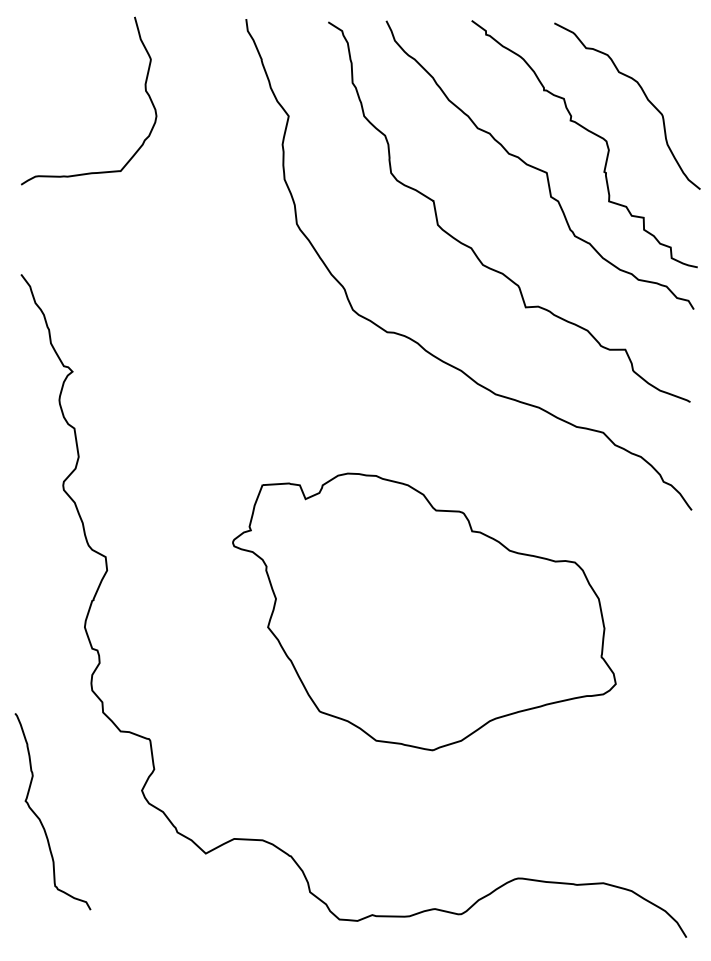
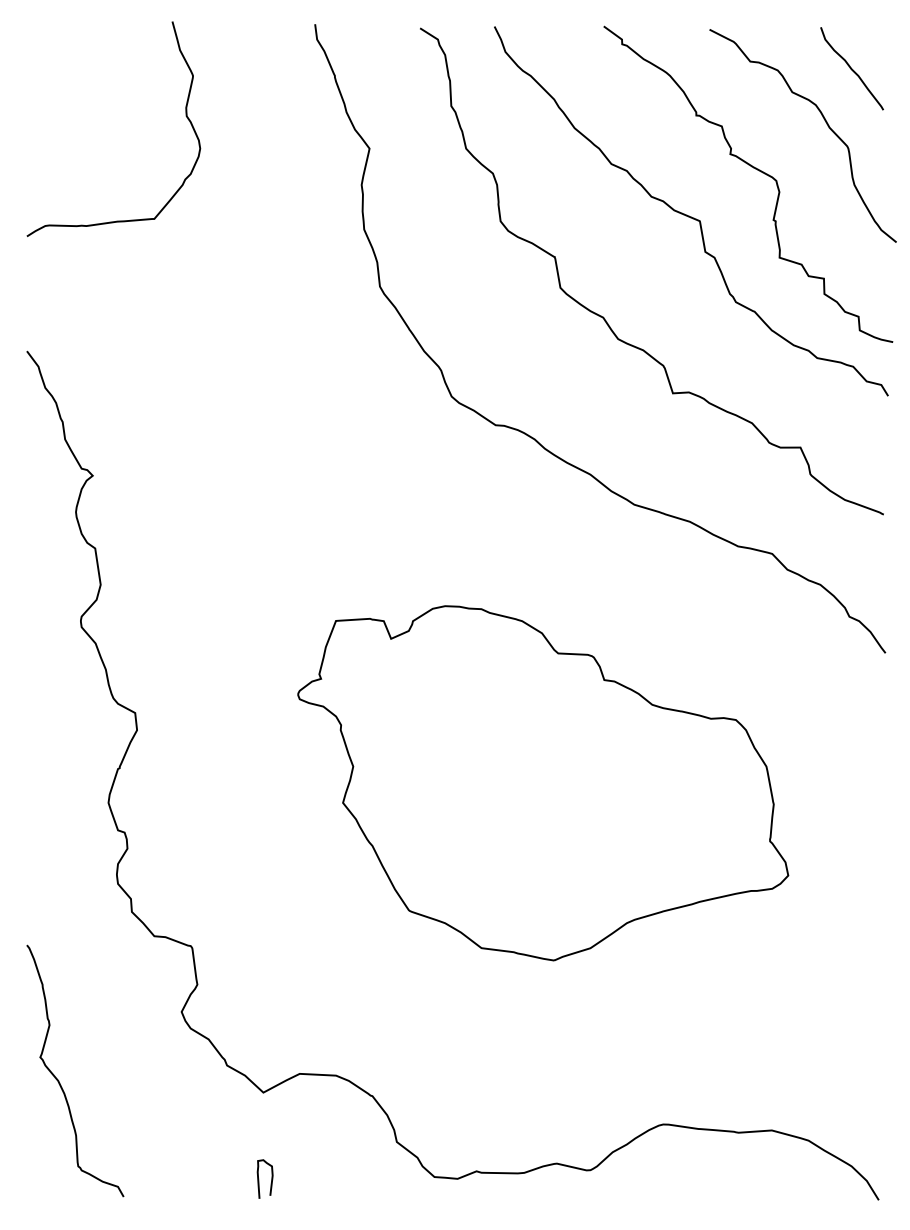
curve: (665, 53) -> (851, 68), added
curve: (40, 818) -> (59, 1079), moved
curve: (202, 920) -> (259, 1178), added

